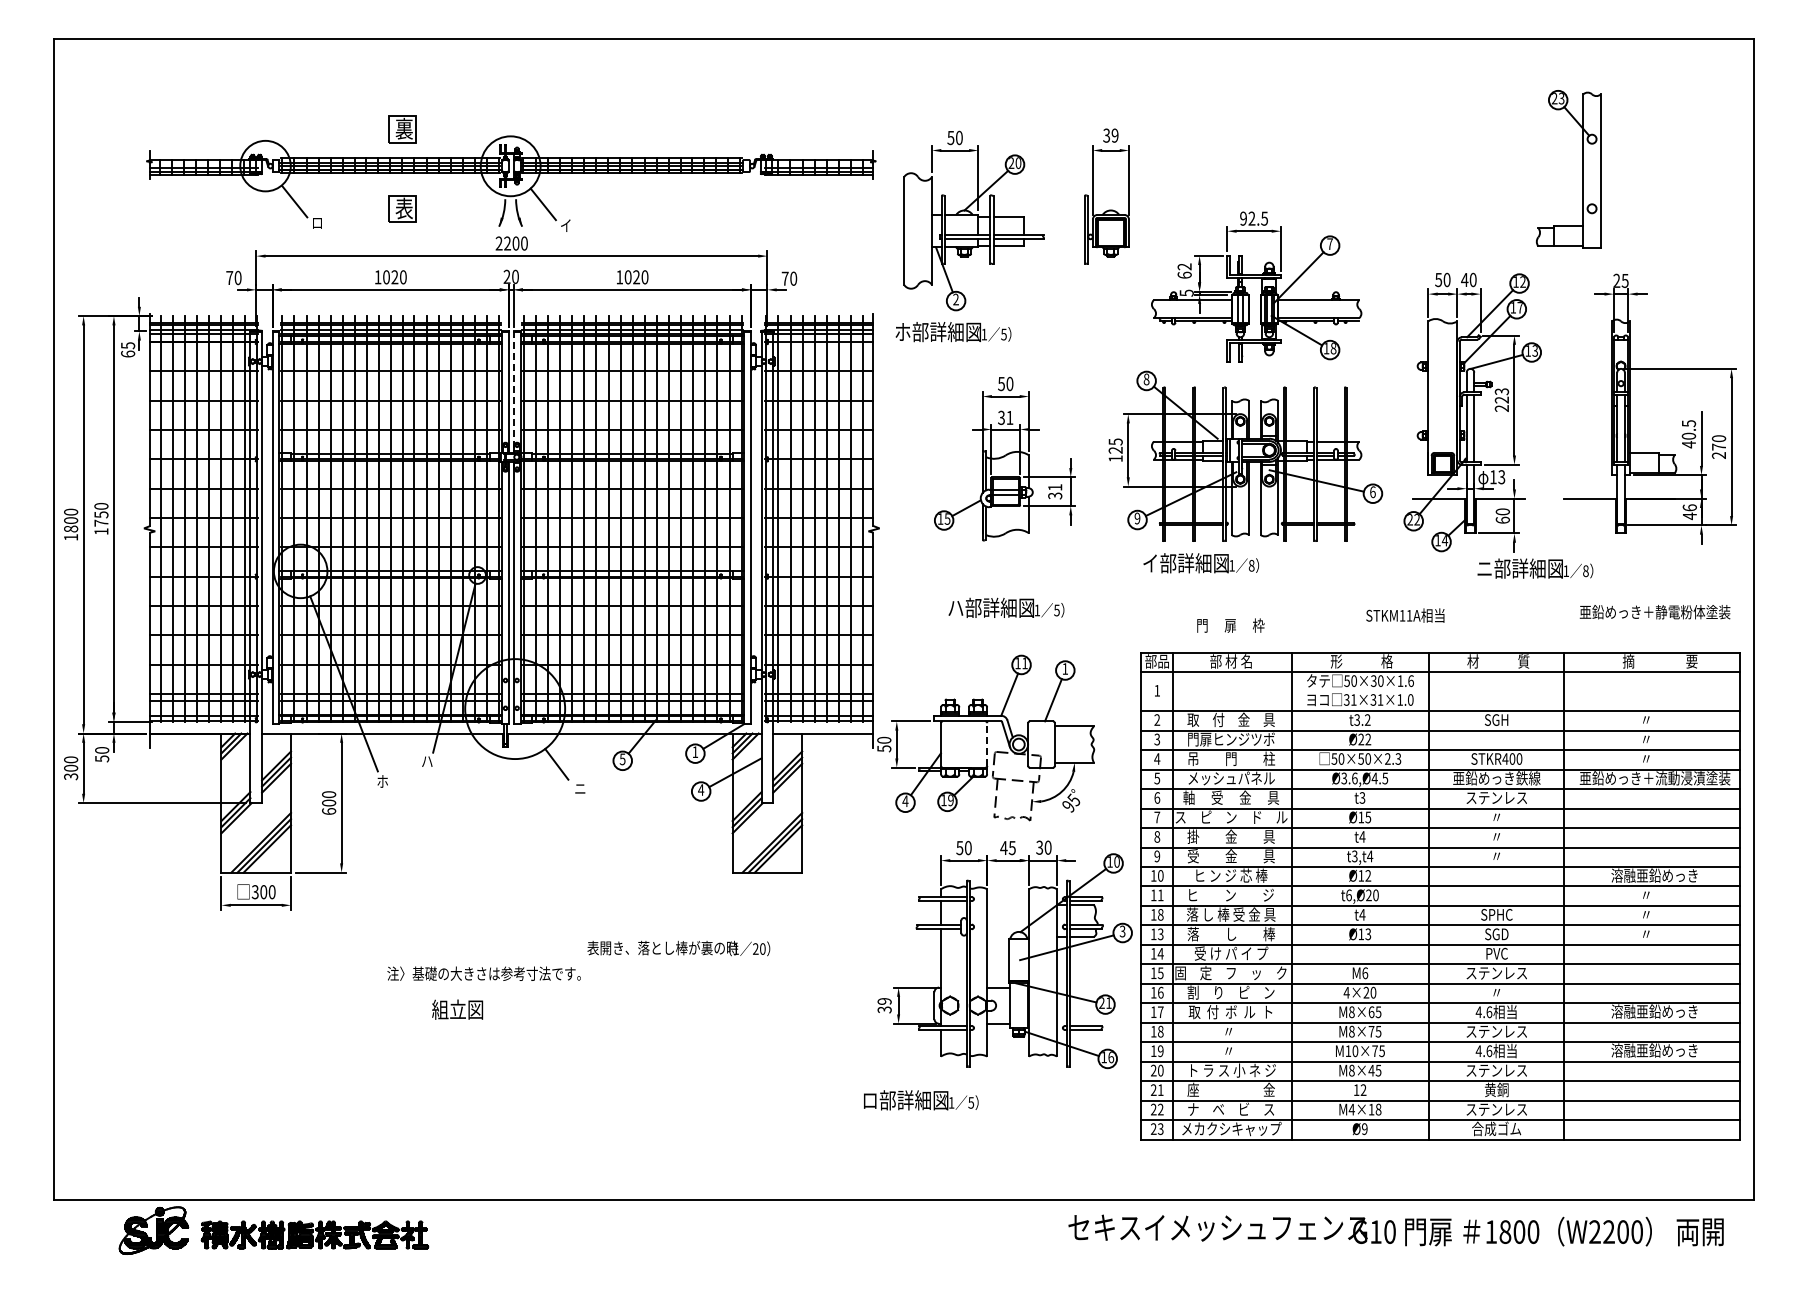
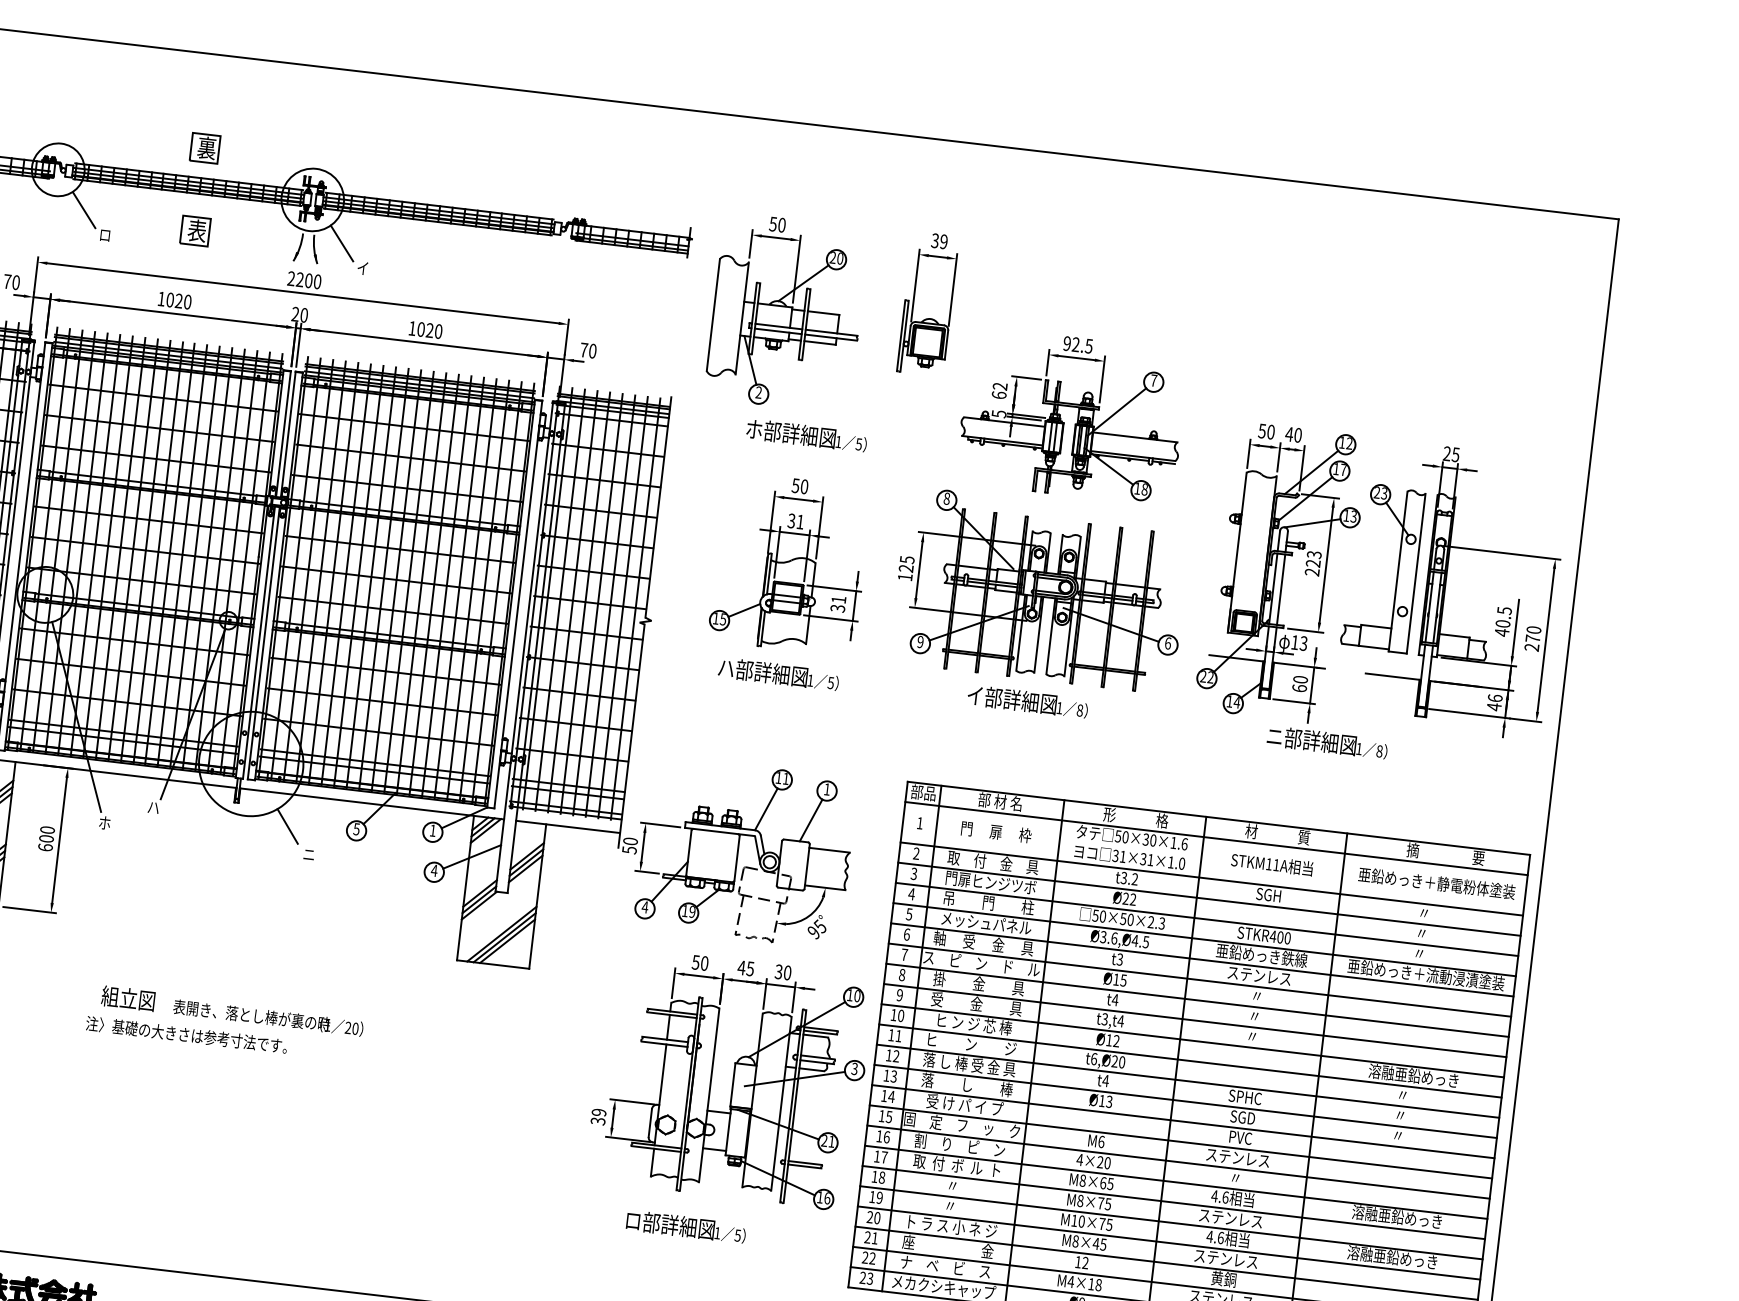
part: (1582, 169) -> (1397, 569), moved
text: (953, 332) -> (806, 436), moved
line: (513, 391) -> (288, 434), dashed -> solid
text: (1201, 563) -> (1028, 702), moved
text: (1006, 607) -> (778, 673), moved
text: (1654, 612) -> (1436, 883), moved
text: (1405, 615) -> (1272, 864), moved
text: (1230, 625) -> (996, 831), moved
line: (987, 744) -> (737, 858), dashed -> solid
text: (1160, 914) -> (896, 1055), 18 -> 12
text: (678, 948) -> (268, 1017), moved
text: (457, 1009) -> (128, 998), moved
text: (921, 1100) -> (686, 1227), moved

